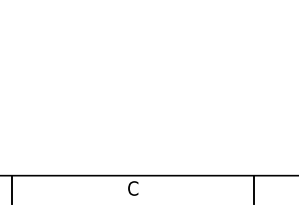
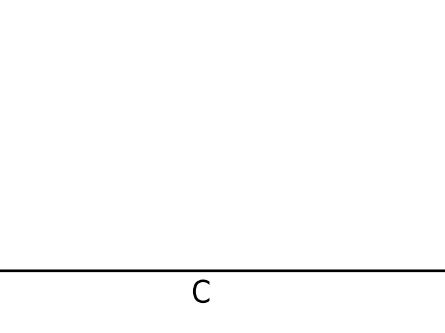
line: (11, 189) -> (6, 292), removed
line: (254, 189) -> (394, 292), removed

